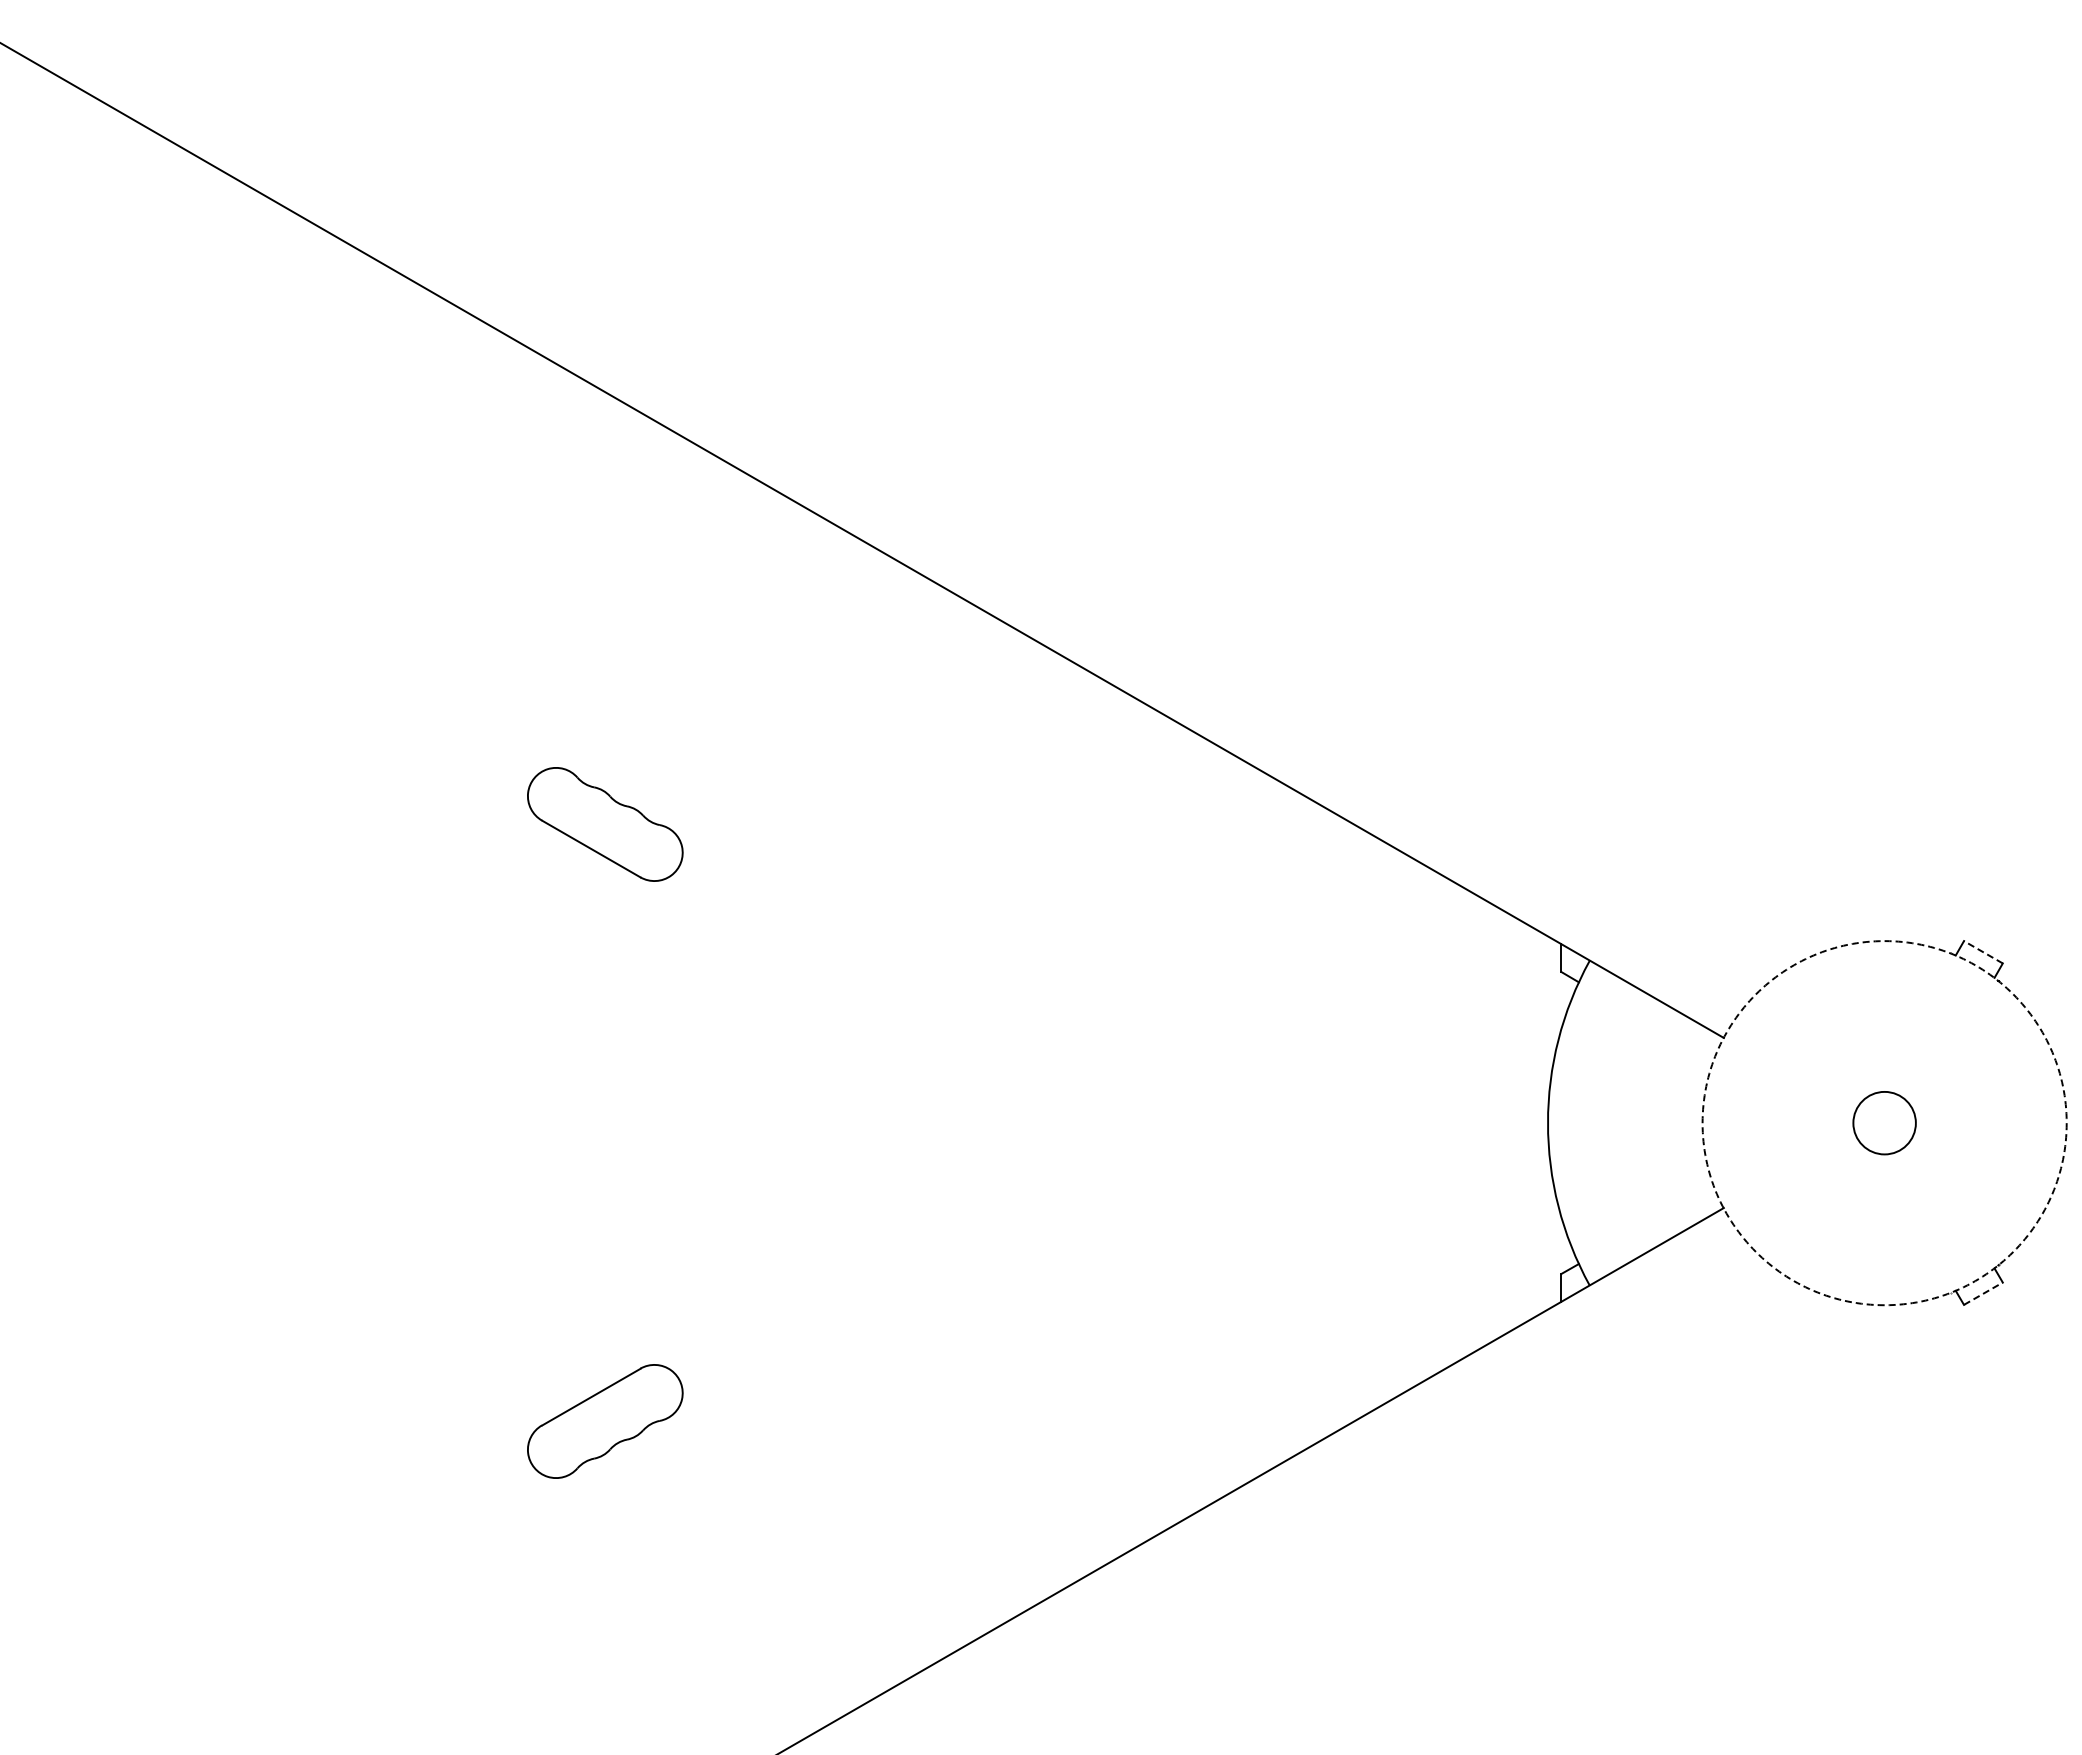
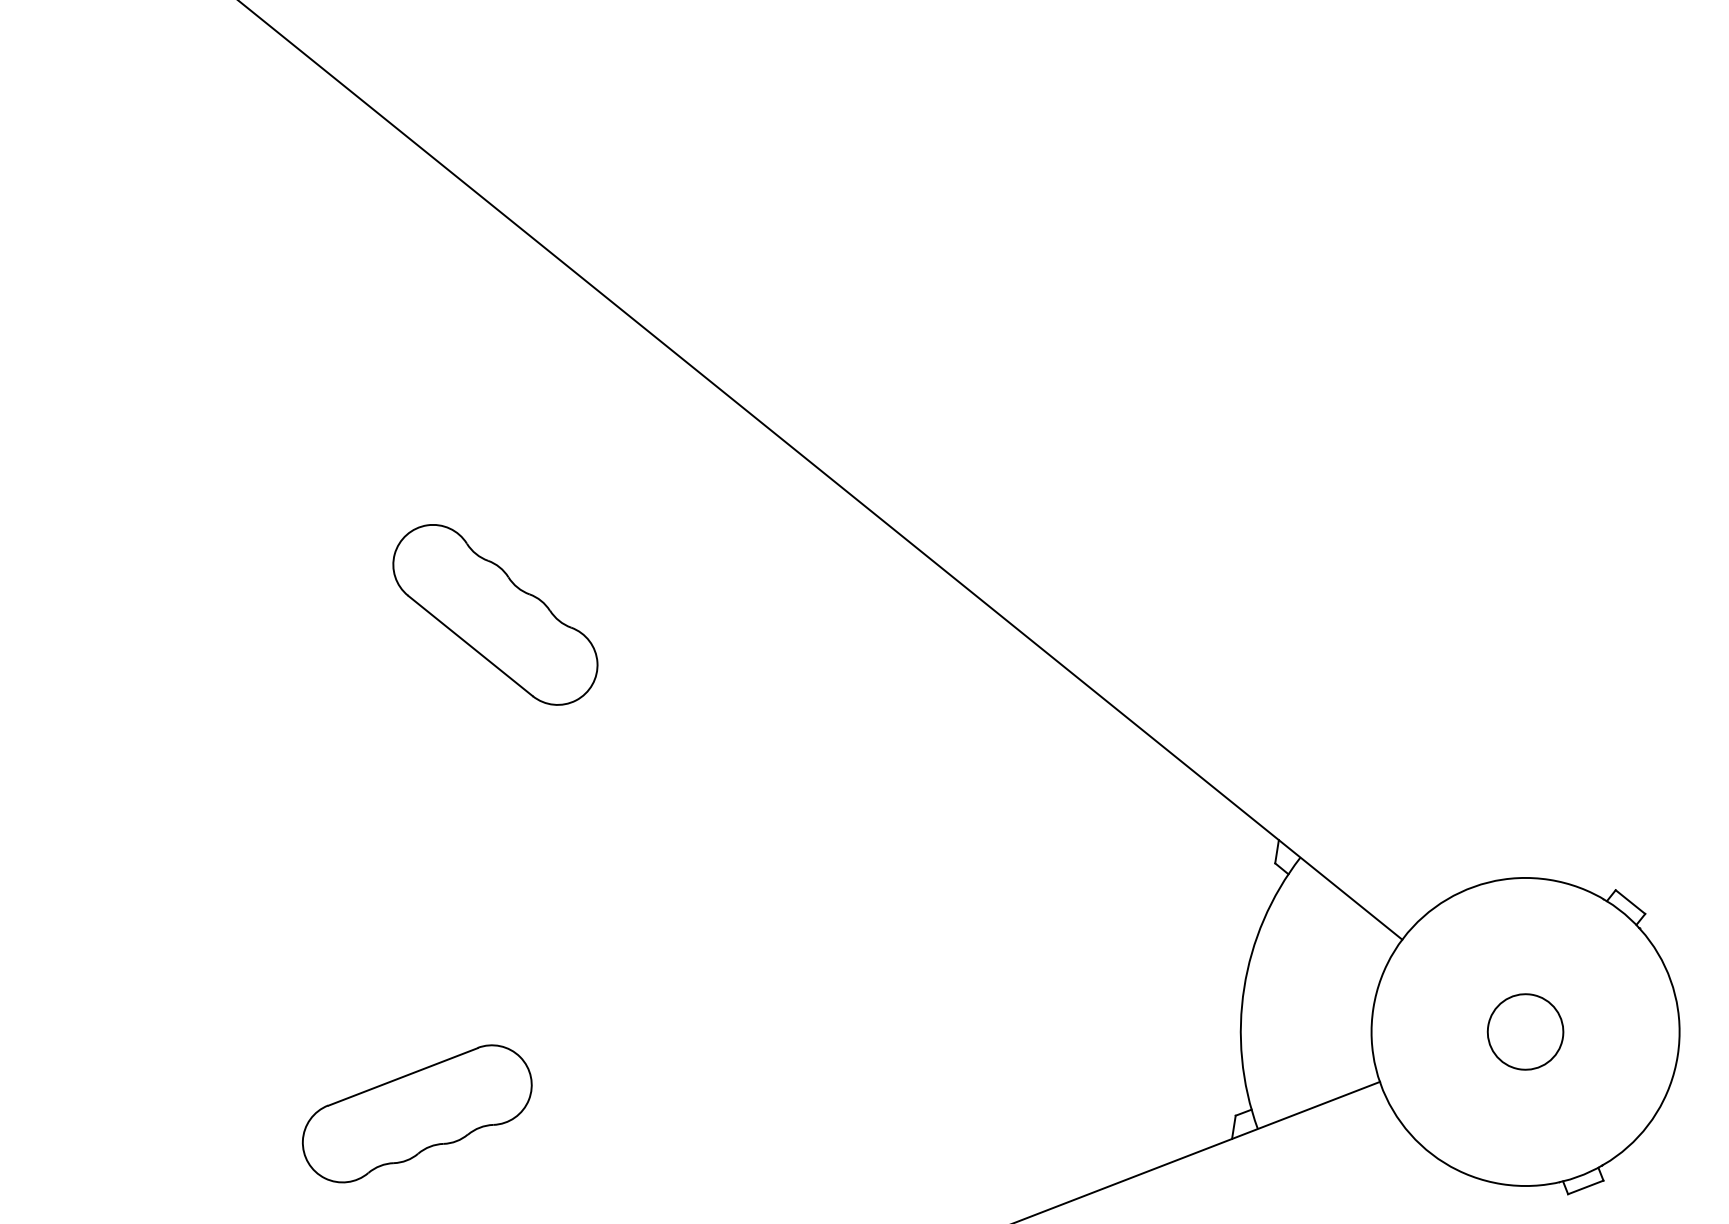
part: (605, 824) -> (495, 614), size x1.67
line: (1982, 952) -> (1629, 902), dashed -> solid
circle: (1884, 1122) -> (1525, 1031), size x1.43
circle: (1884, 1123) -> (1525, 1032), dashed -> solid
line: (1983, 1293) -> (1585, 1187), dashed -> solid
part: (605, 1421) -> (417, 1113), size x1.67

